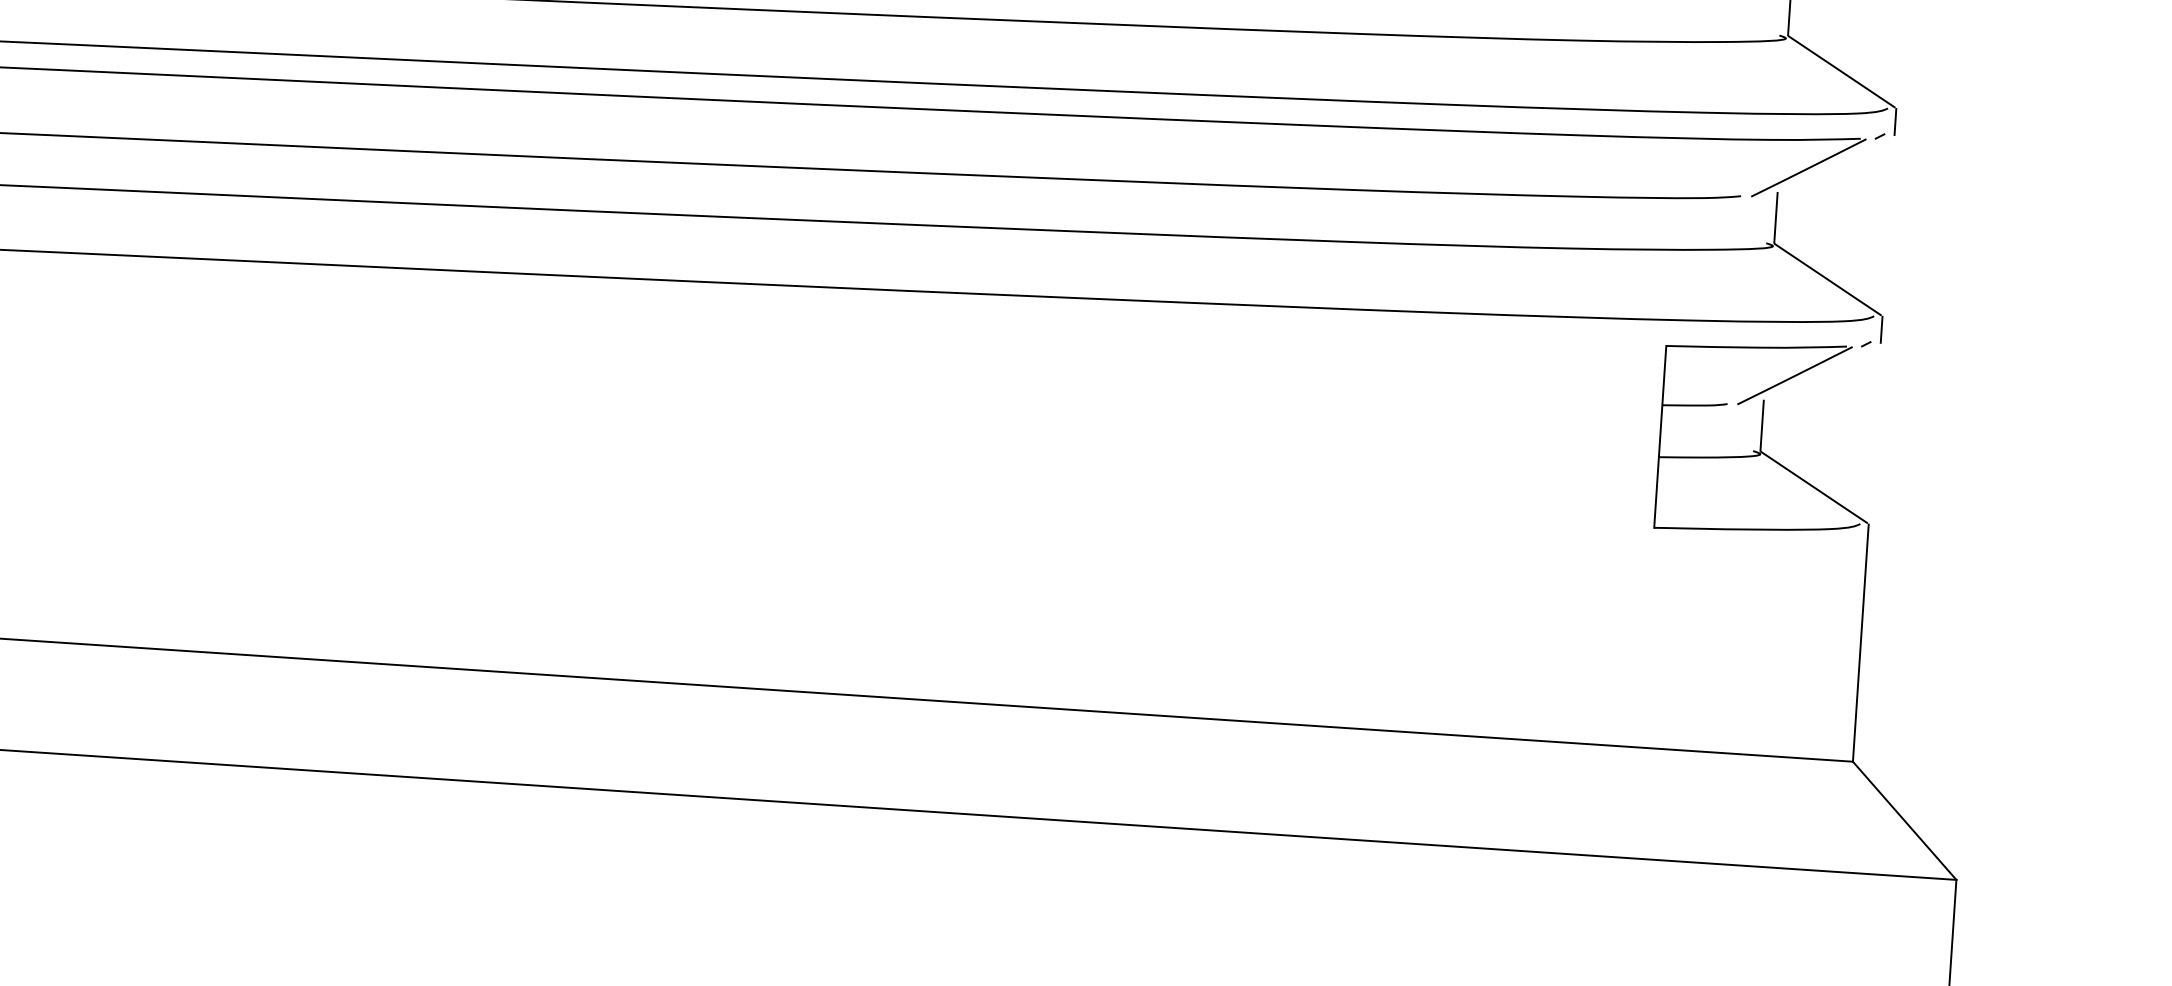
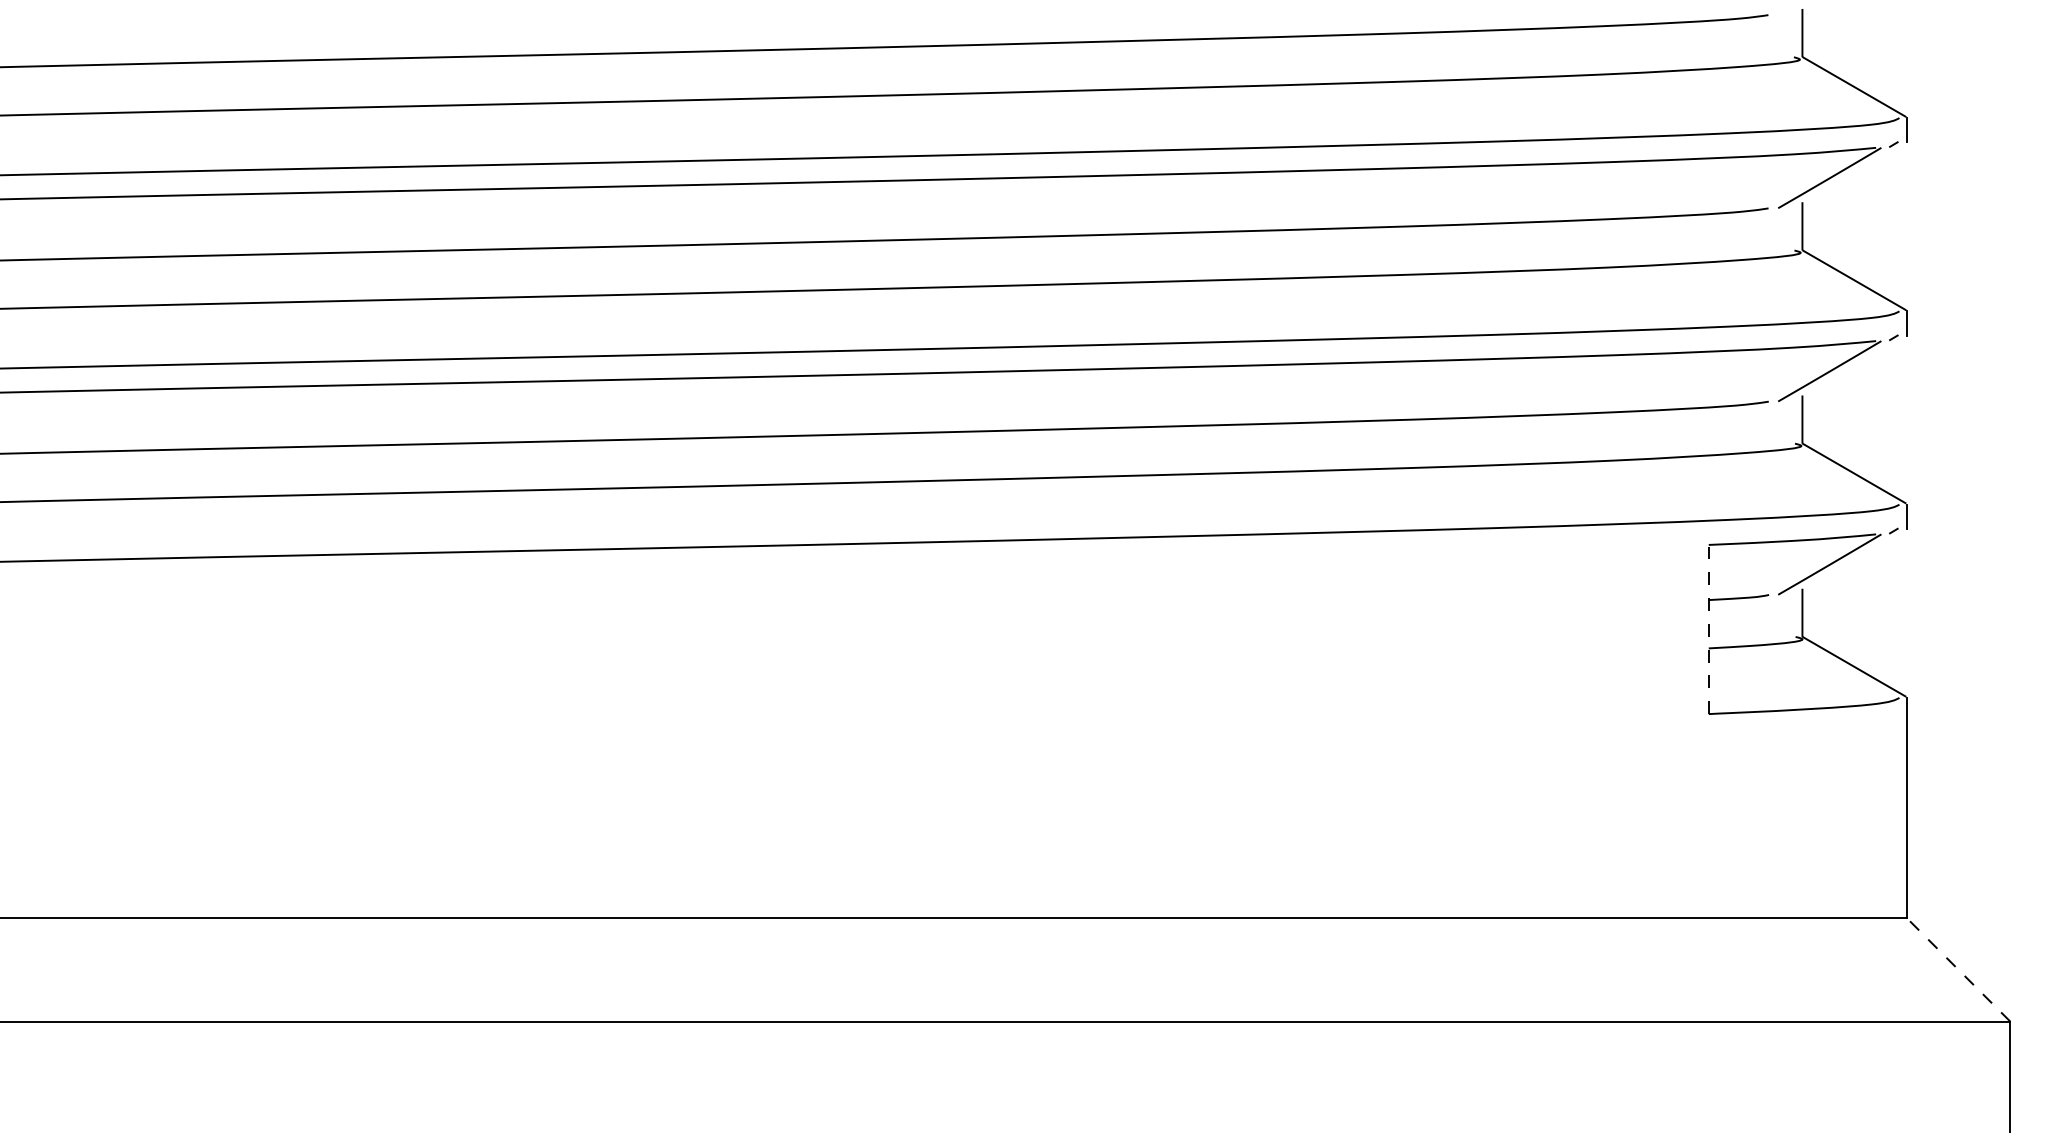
line: (1659, 436) -> (1708, 629), solid -> dashed
line: (1904, 821) -> (1958, 970), solid -> dashed

